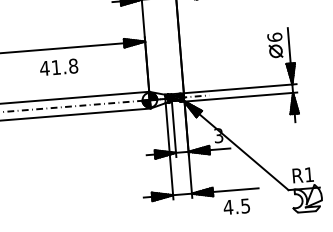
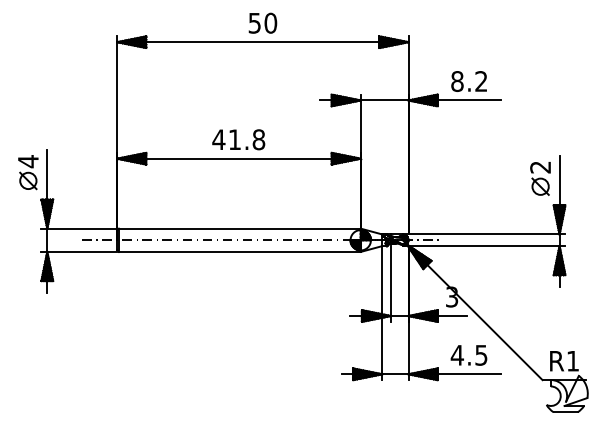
text: (274, 37) -> (540, 167), 6 -> 2
text: (58, 67) -> (238, 139), moved
text: (236, 206) -> (468, 355), moved

